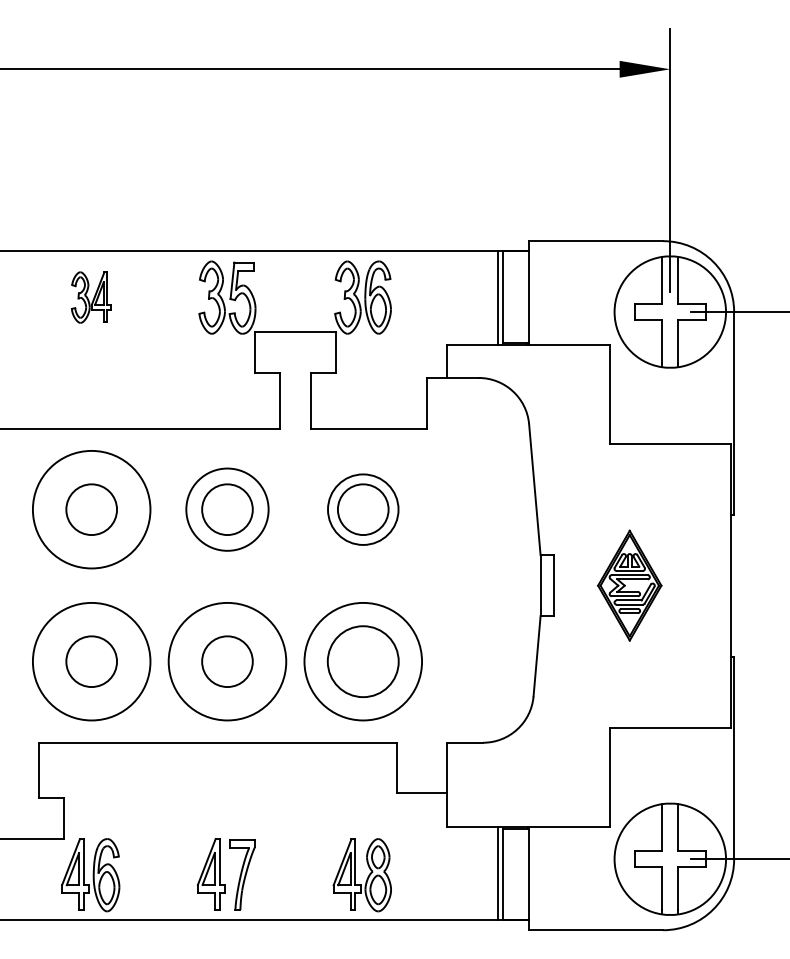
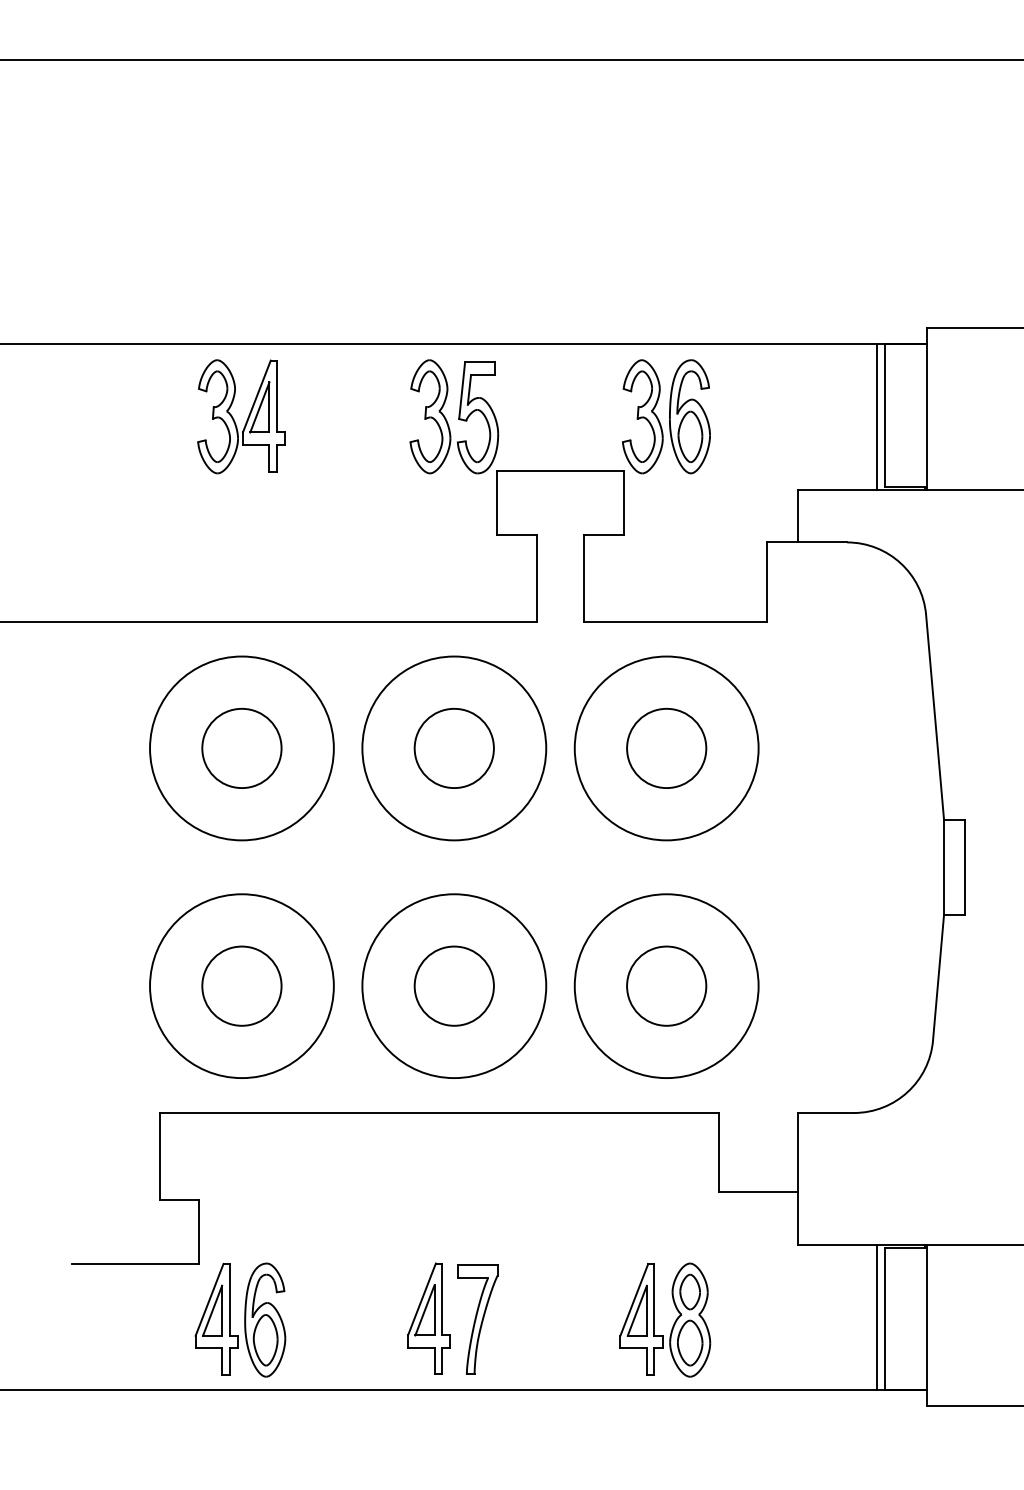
part: (90, 297) -> (240, 416), size x1.43
circle: (227, 509) -> (454, 748), size x1.43
circle: (363, 509) -> (667, 748), size x1.67
circle: (362, 661) -> (665, 985), size x0.71

